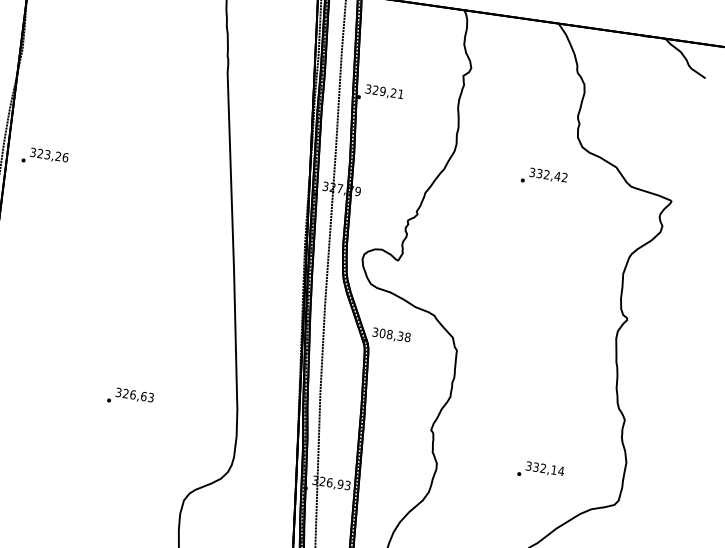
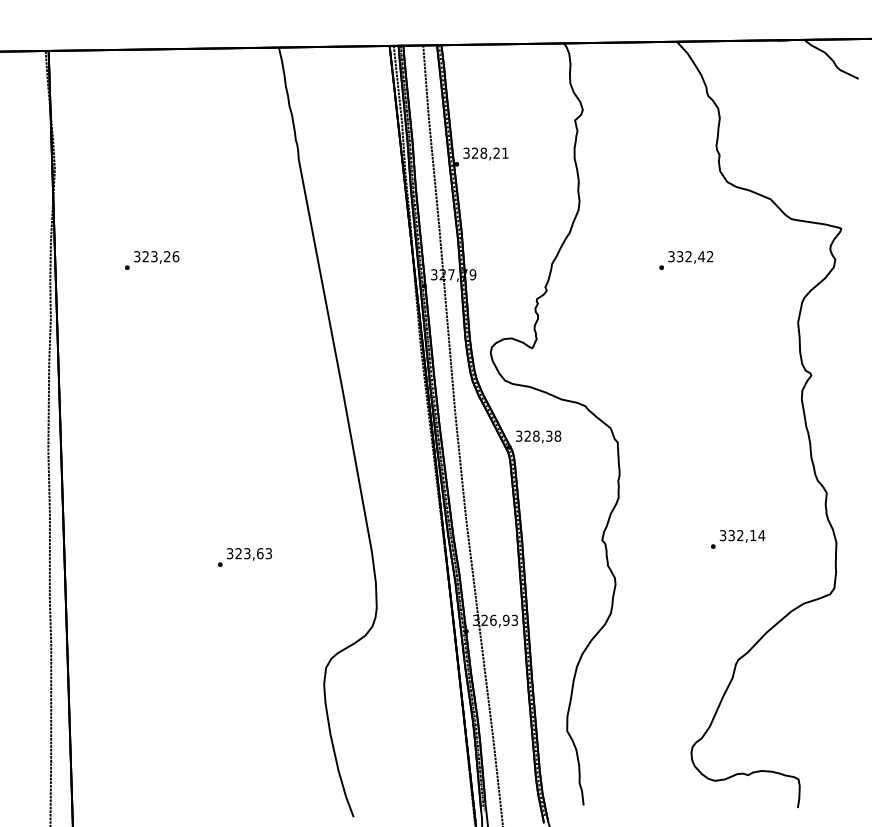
text: (382, 91) -> (483, 153), 329,21 -> 328,21
text: (45, 157) -> (152, 260), moved
text: (544, 177) -> (686, 260), moved
text: (382, 332) -> (527, 435), 308,38 -> 328,38
text: (133, 394) -> (247, 553), 326,63 -> 323,63
text: (541, 471) -> (738, 539), moved

